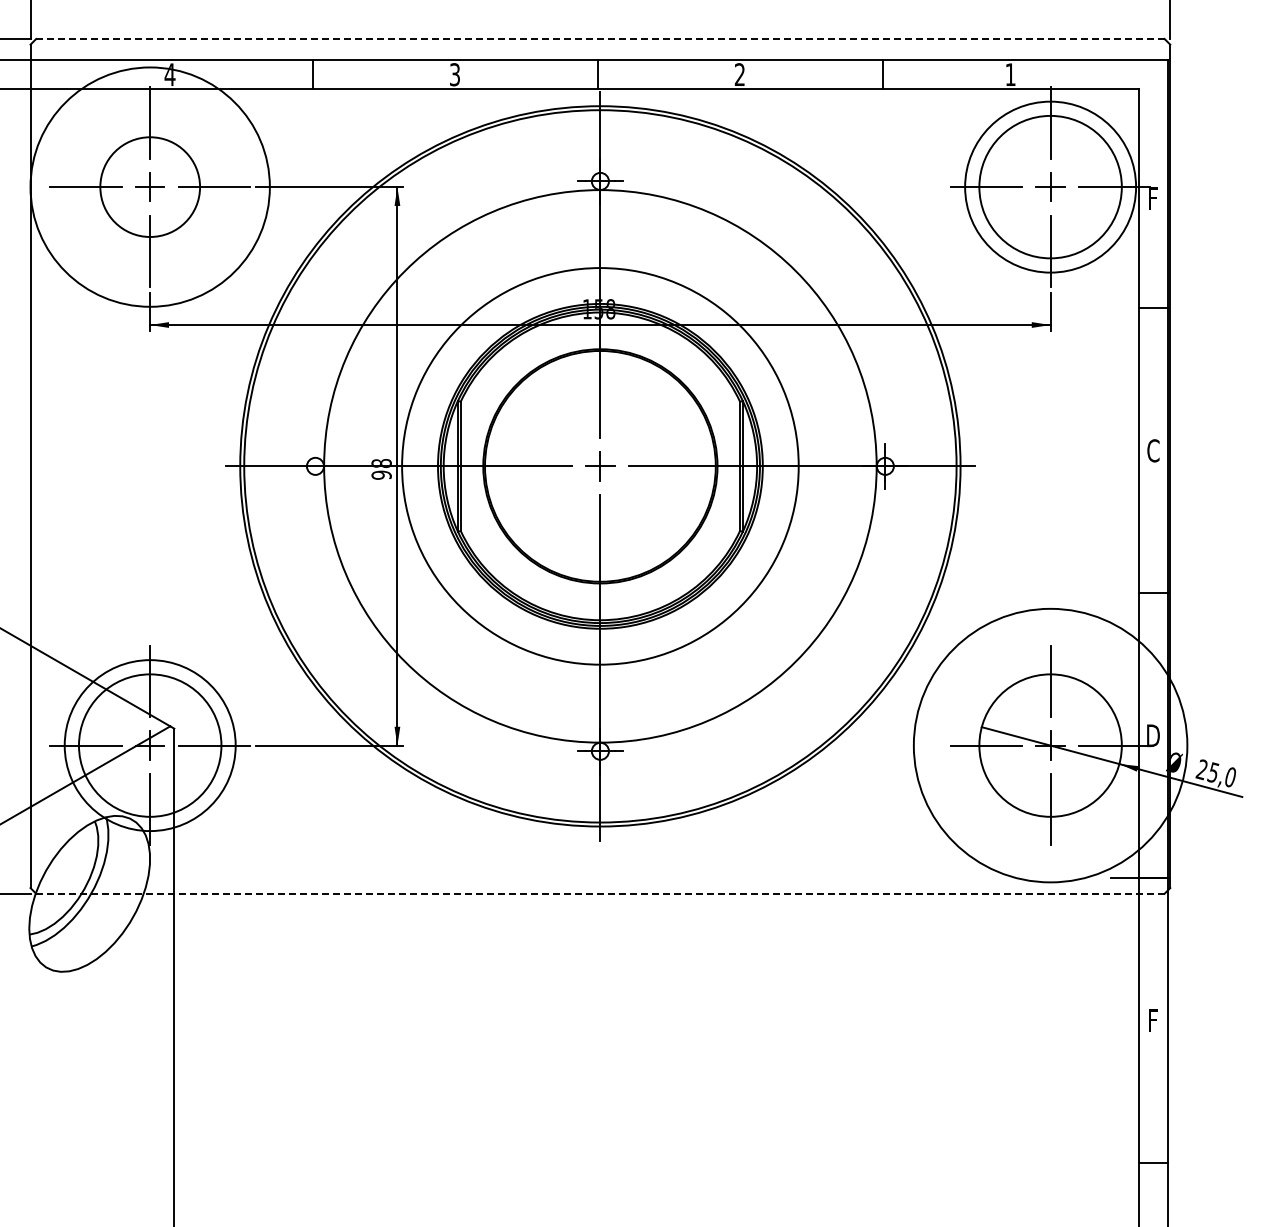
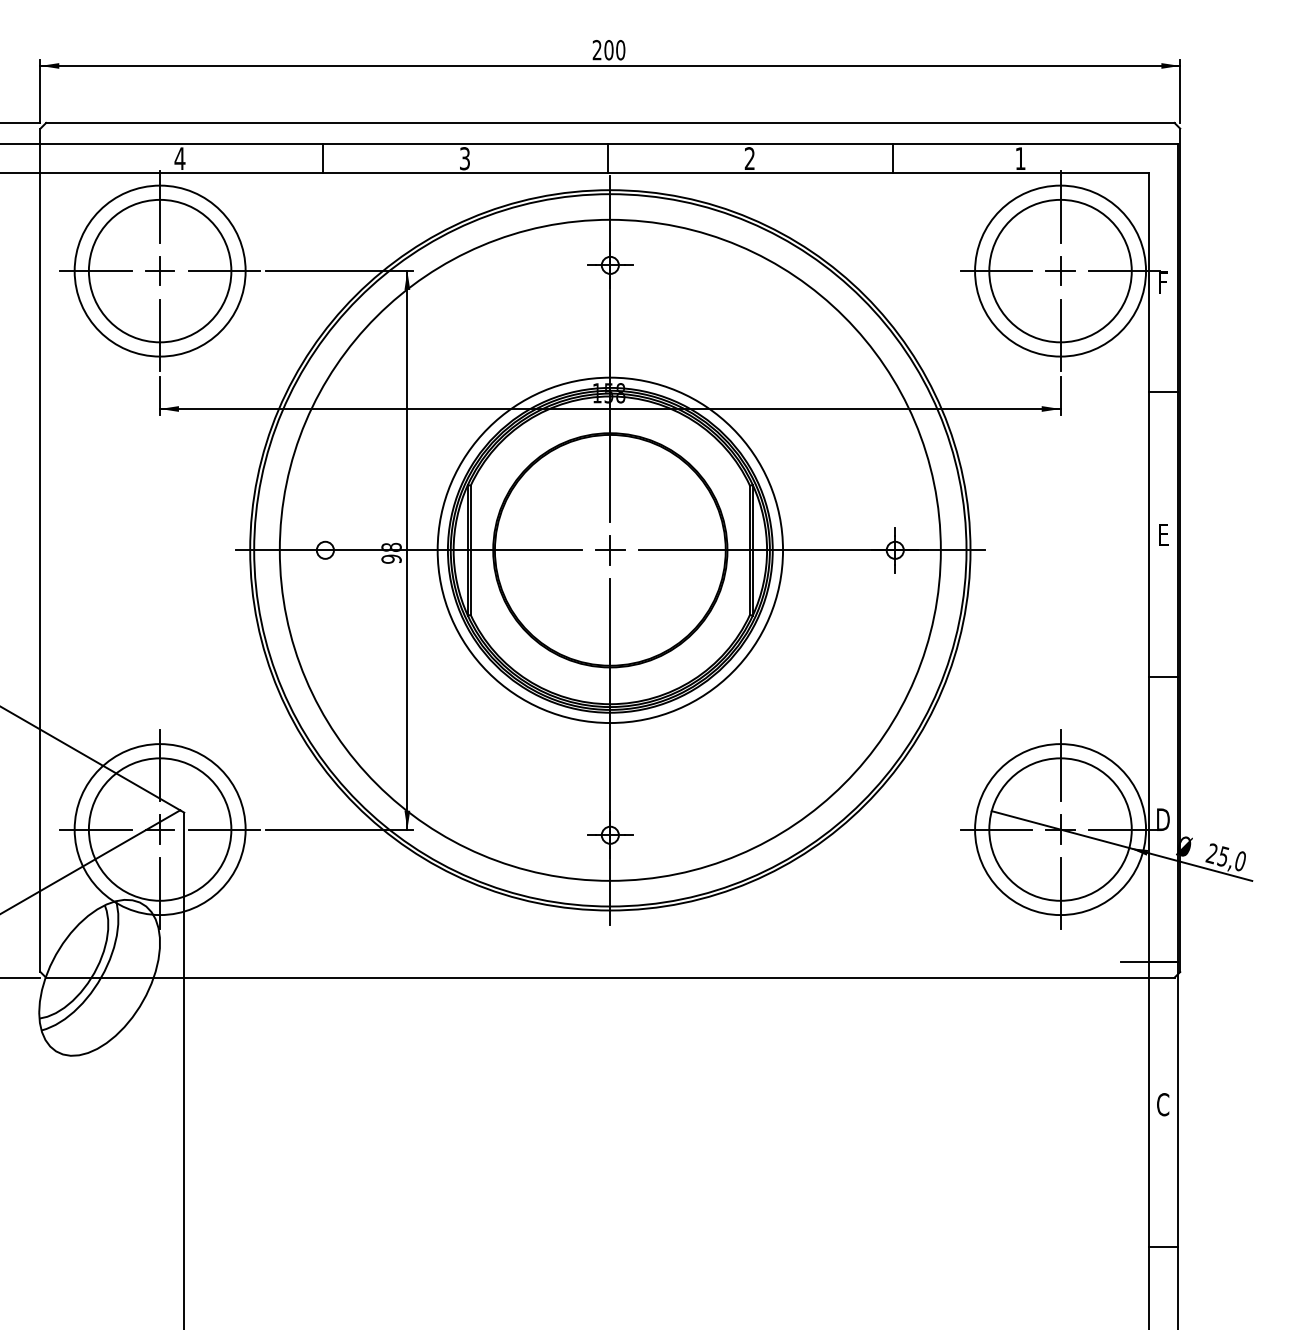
line: (600, 38) -> (610, 122), dashed -> solid
circle: (149, 186) -> (159, 270), size x0.71
circle: (149, 186) -> (159, 270), size x1.43
text: (1153, 450) -> (1163, 534), C -> E
circle: (599, 465) -> (609, 549), size x1.67
circle: (600, 466) -> (610, 550), size x0.62
circle: (1050, 745) -> (1060, 829), size x0.62
line: (599, 893) -> (609, 977), dashed -> solid
text: (1153, 1020) -> (1163, 1104), F -> C

